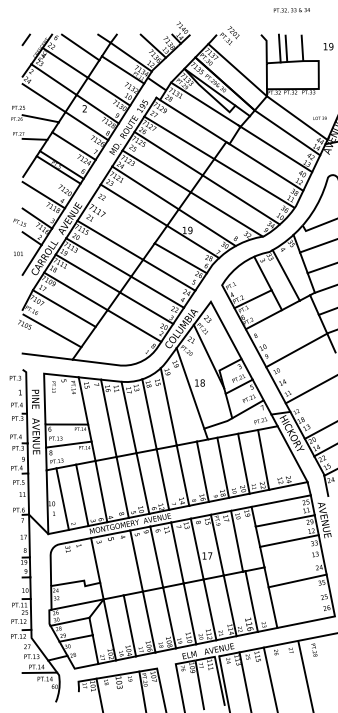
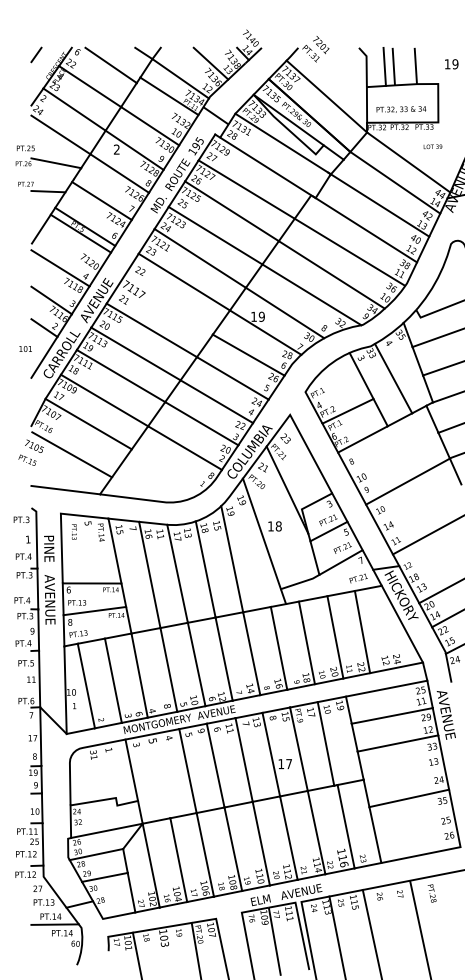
text: (291, 10) -> (401, 109), moved
text: (319, 118) -> (432, 146), moved
text: (19, 222) -> (27, 459), moved

